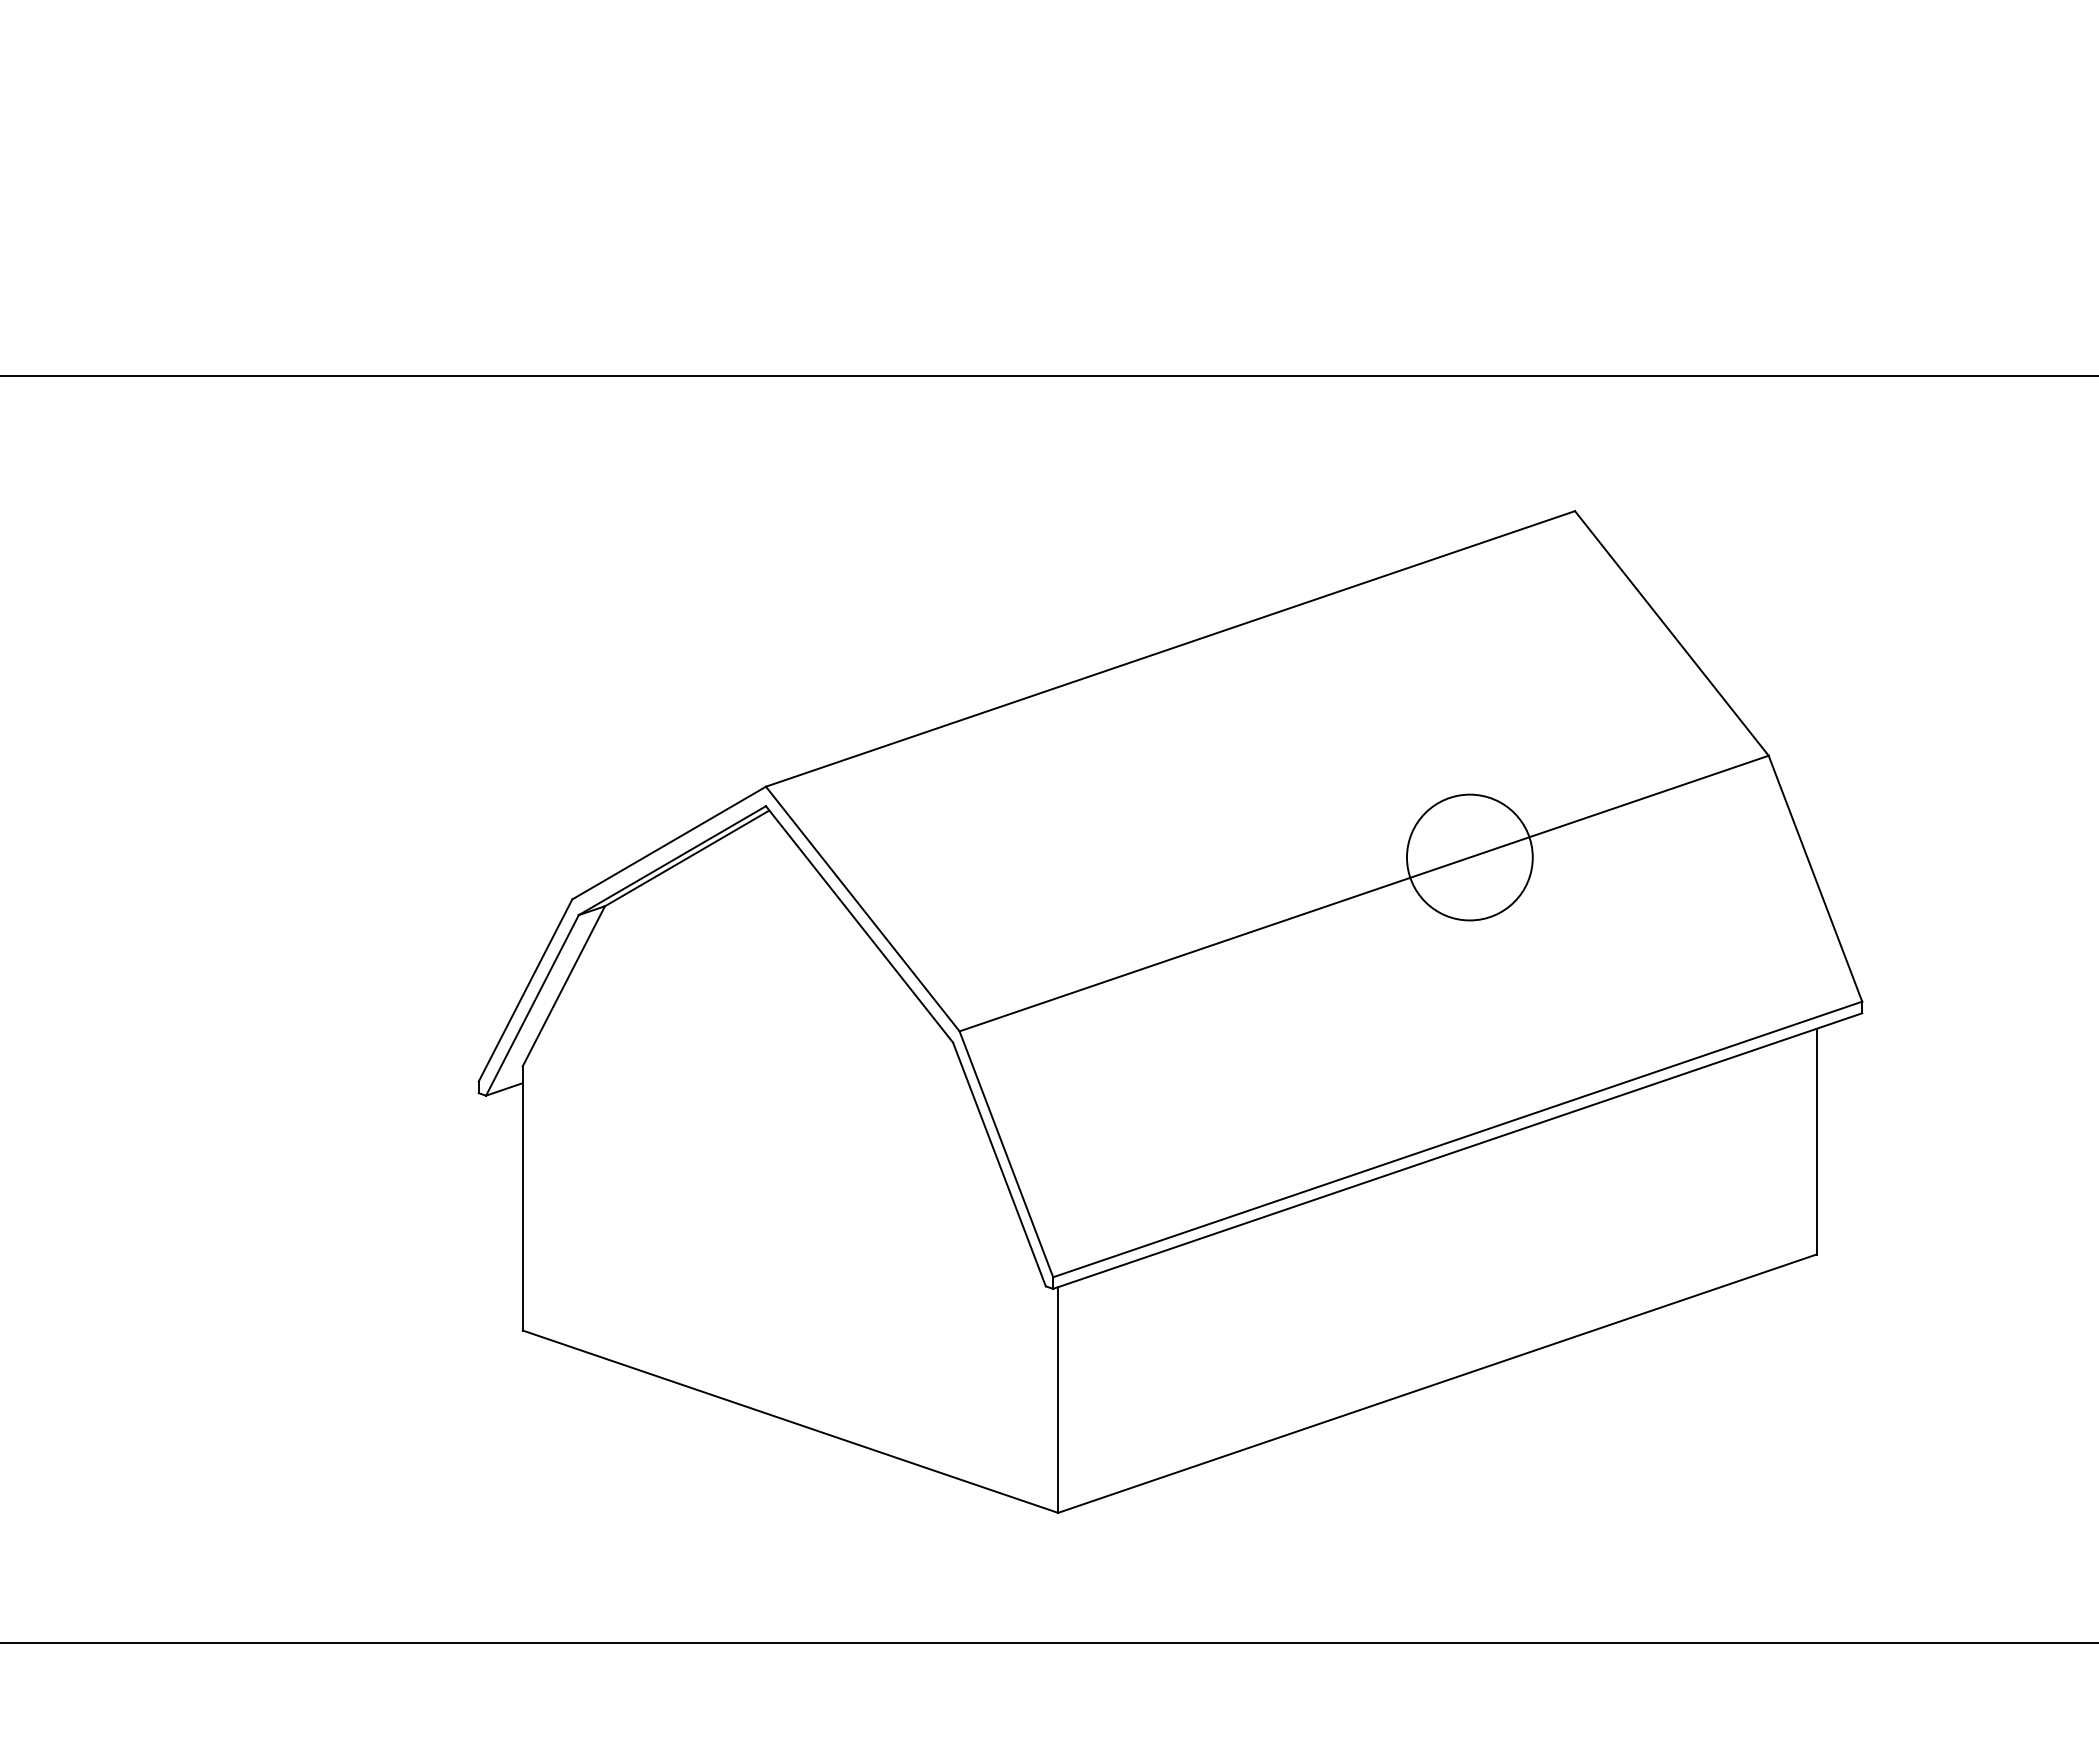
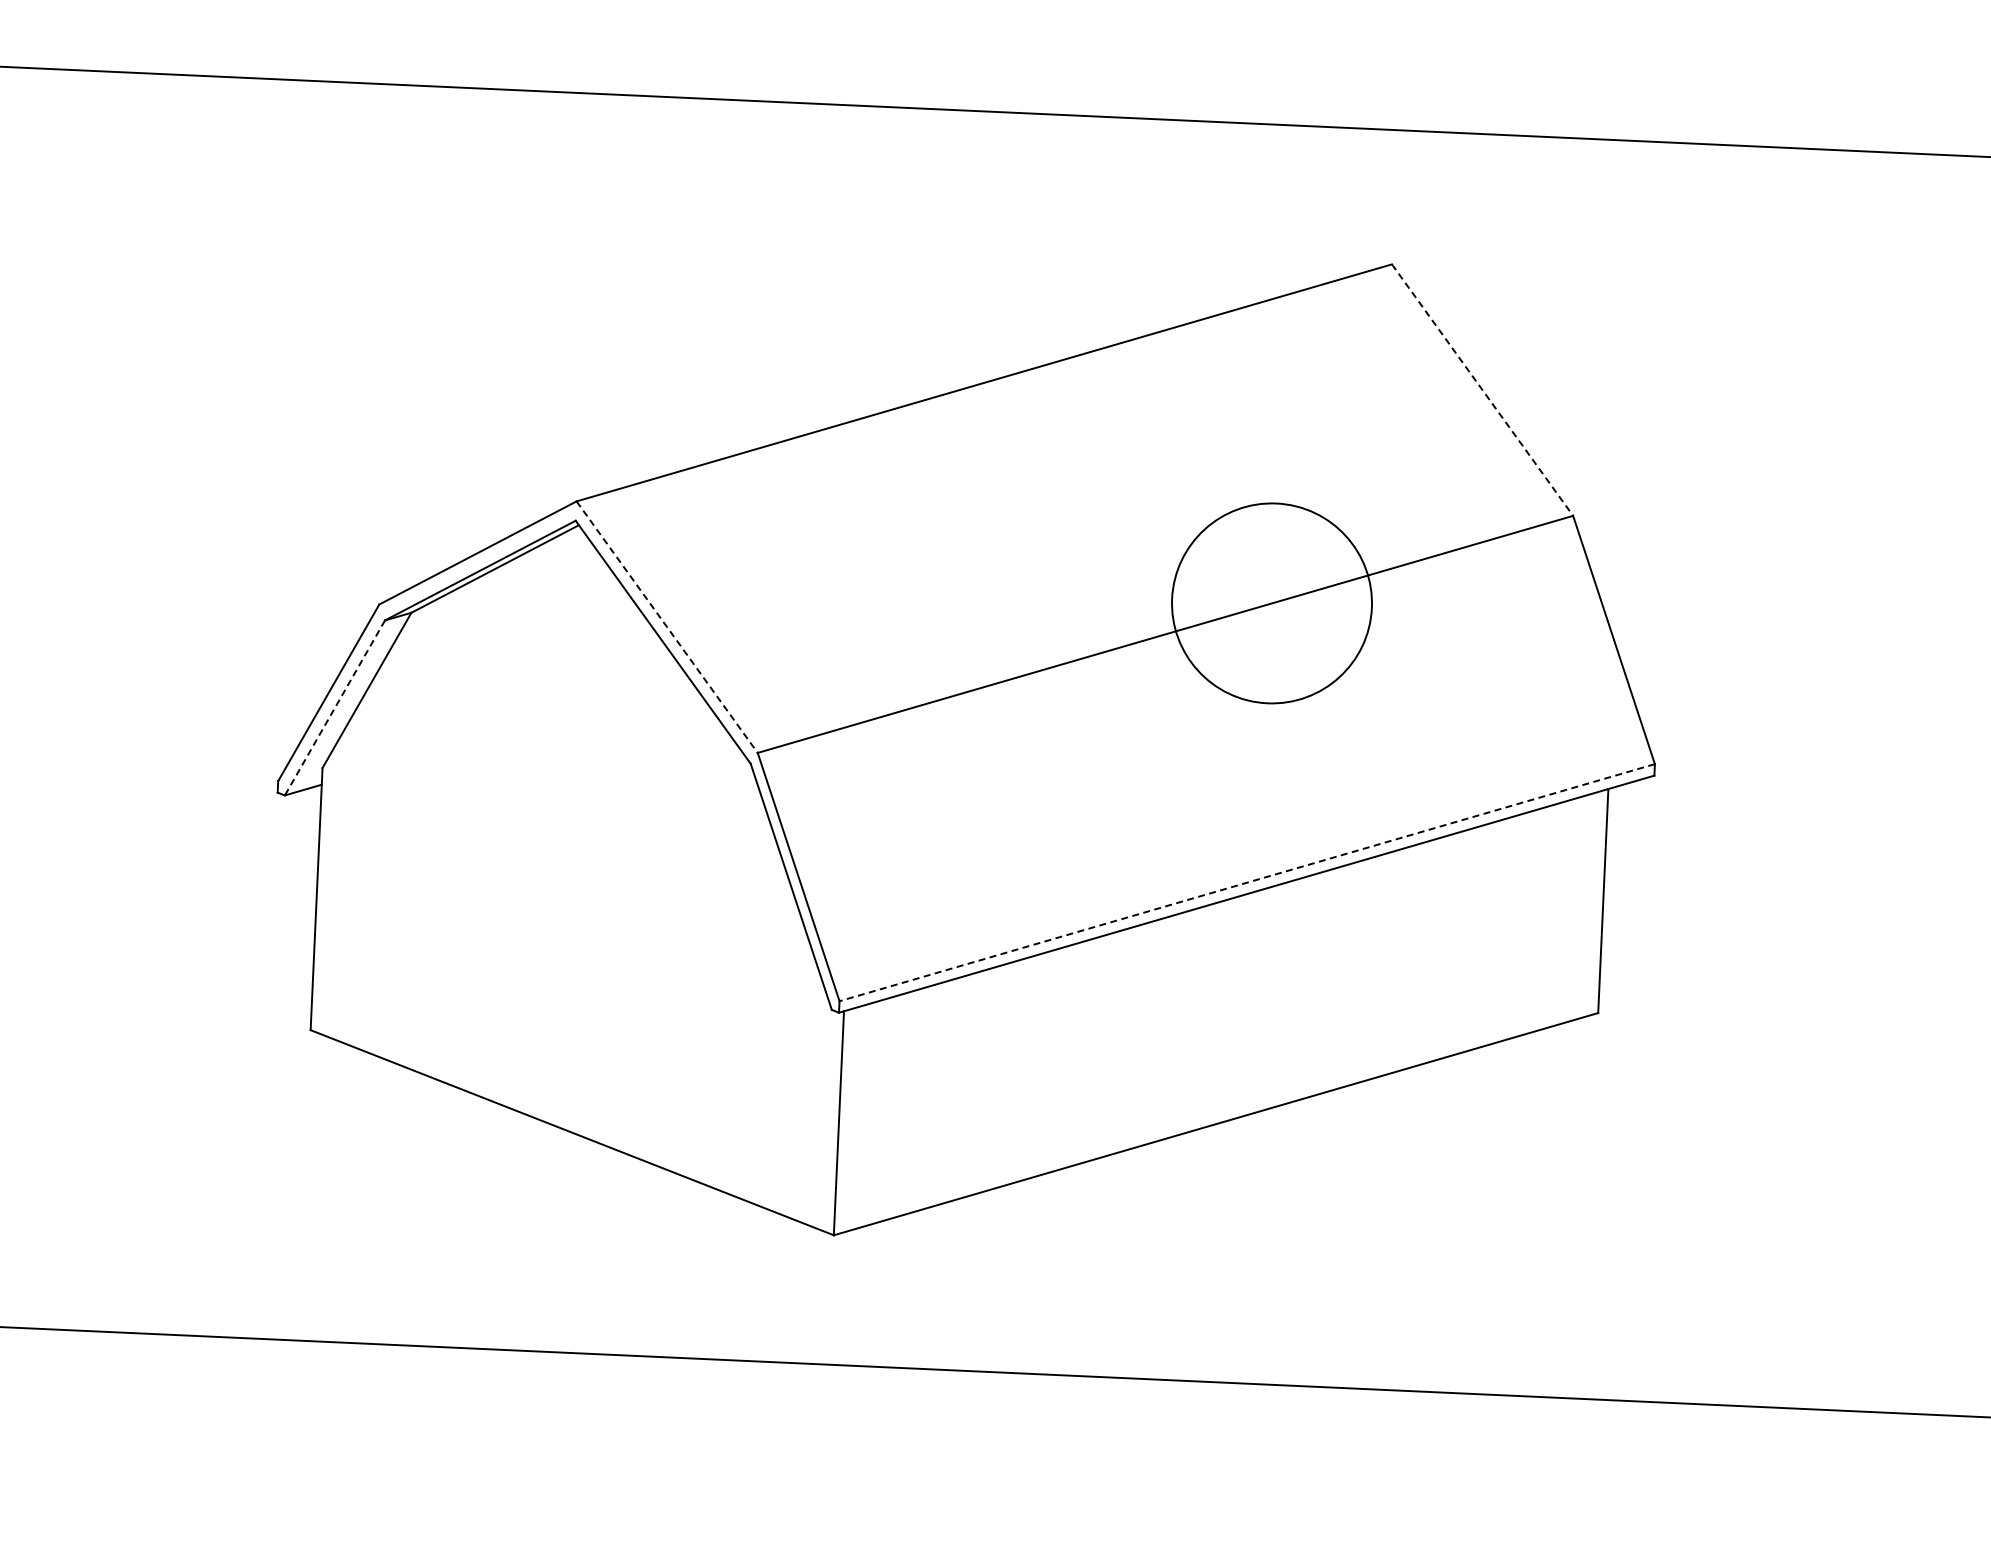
line: (1671, 633) -> (1482, 390), solid -> dashed
circle: (1469, 857) -> (1271, 603), size x1.6
line: (862, 909) -> (666, 627), solid -> dashed
line: (532, 1005) -> (335, 708), solid -> dashed
line: (1457, 1139) -> (1247, 882), solid -> dashed

